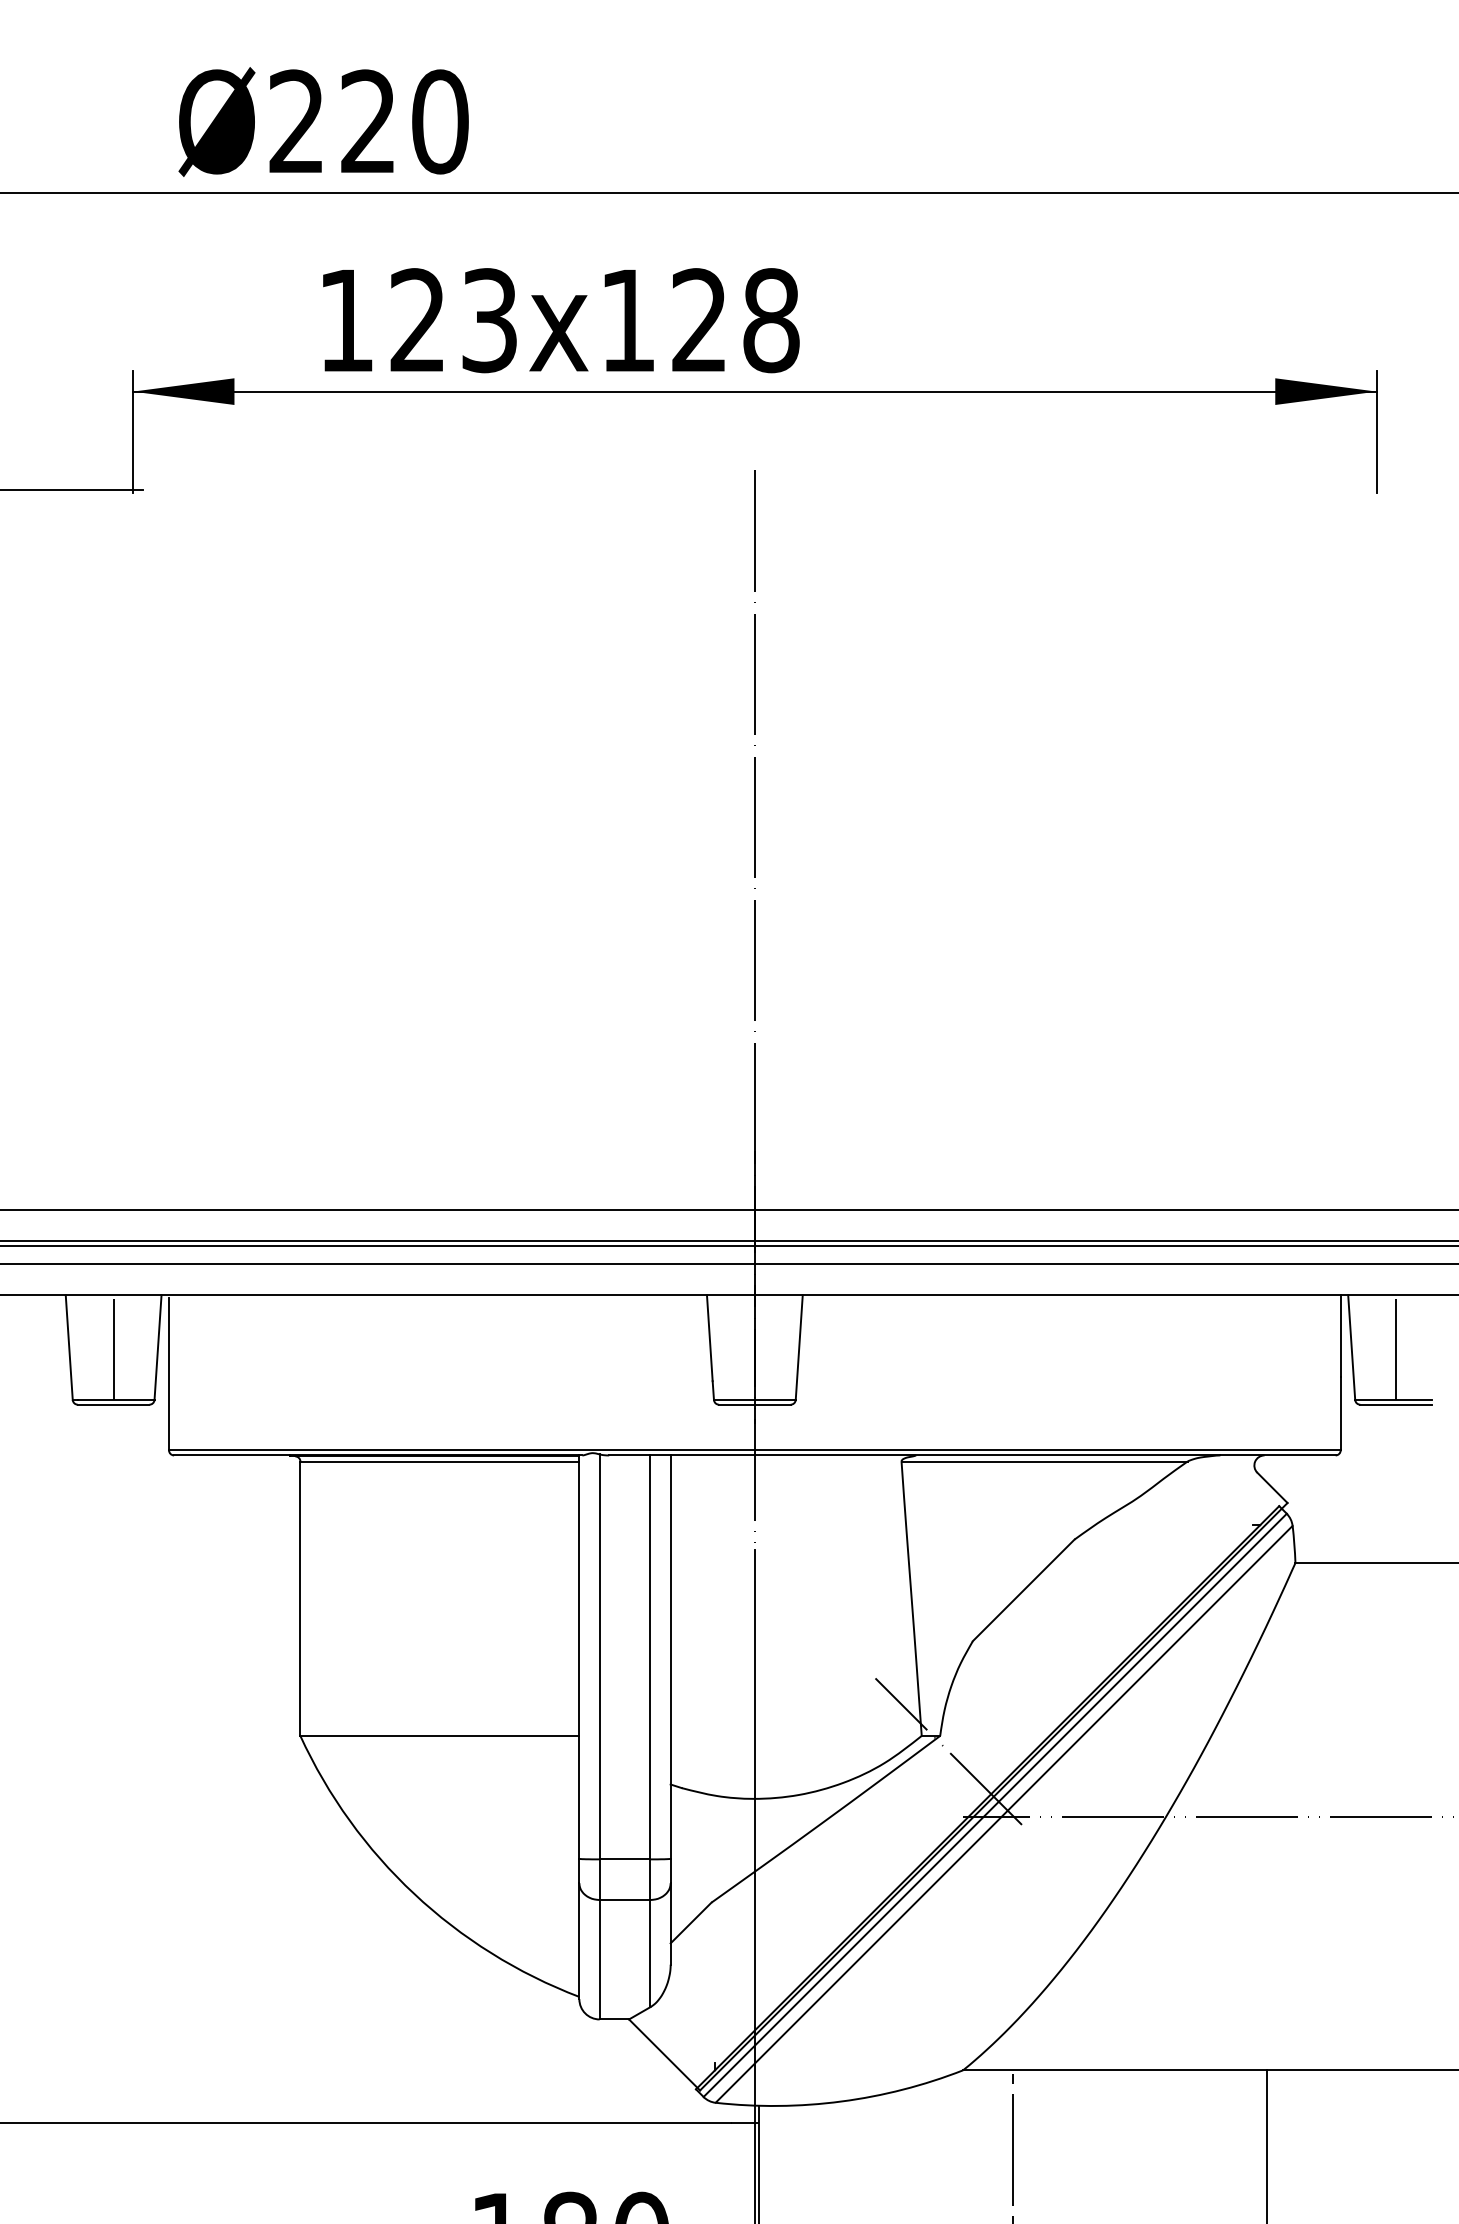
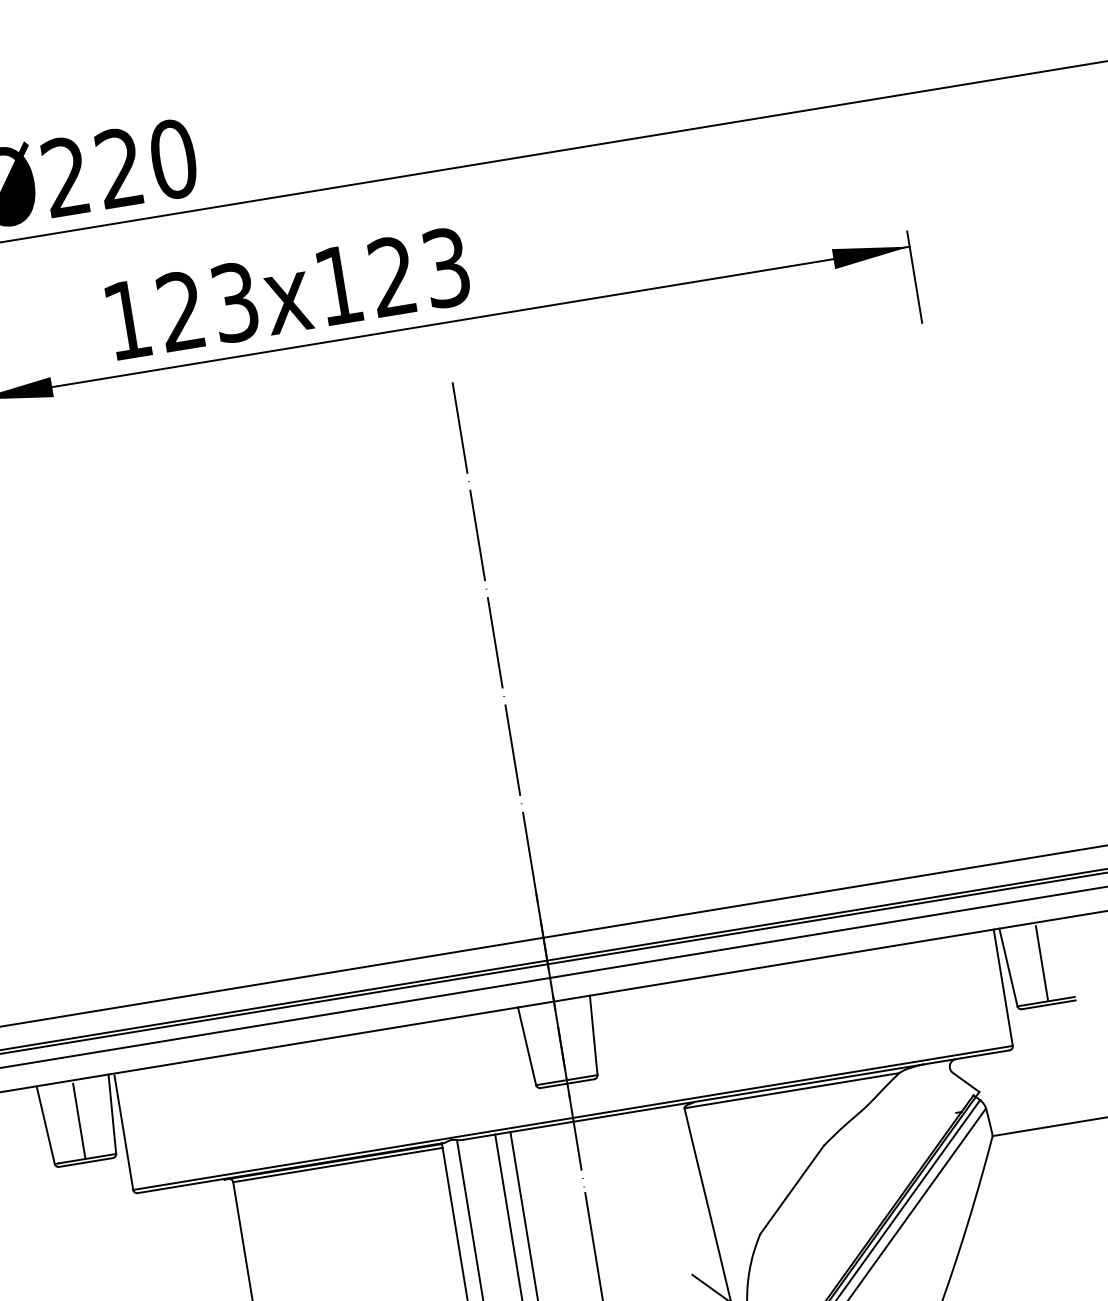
text: (771, 320) -> (446, 267), x128 -> x123

